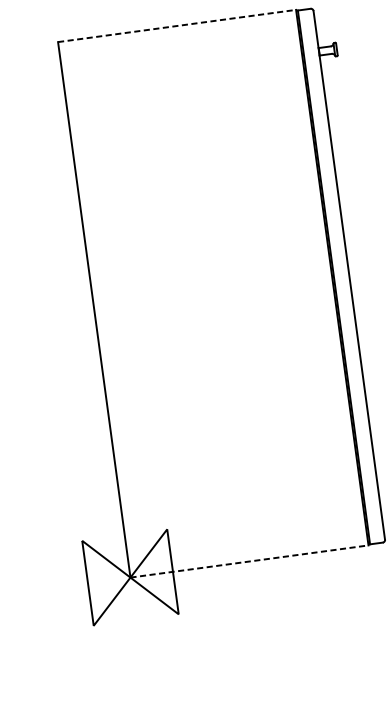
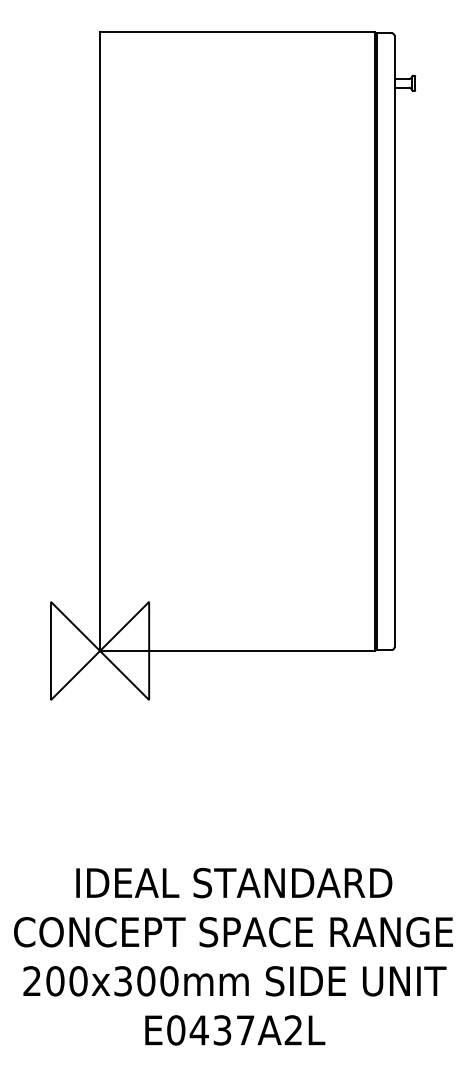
line: (177, 26) -> (238, 32), dashed -> solid
line: (250, 560) -> (238, 650), dashed -> solid

